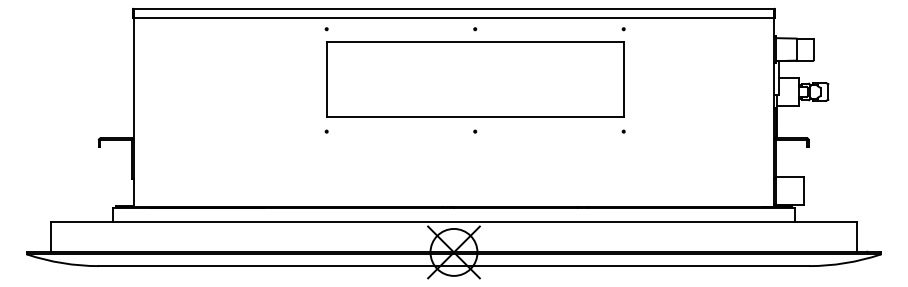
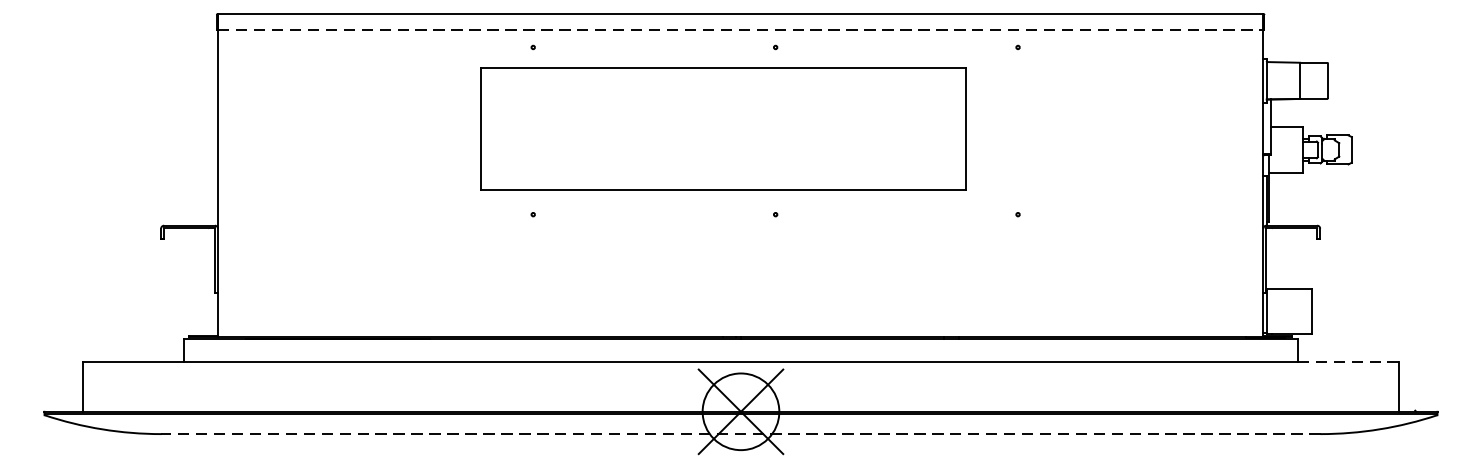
line: (454, 18) -> (741, 29), solid -> dashed
part: (475, 79) -> (723, 129), moved
line: (826, 221) -> (1348, 361), solid -> dashed
line: (453, 266) -> (740, 434), solid -> dashed

